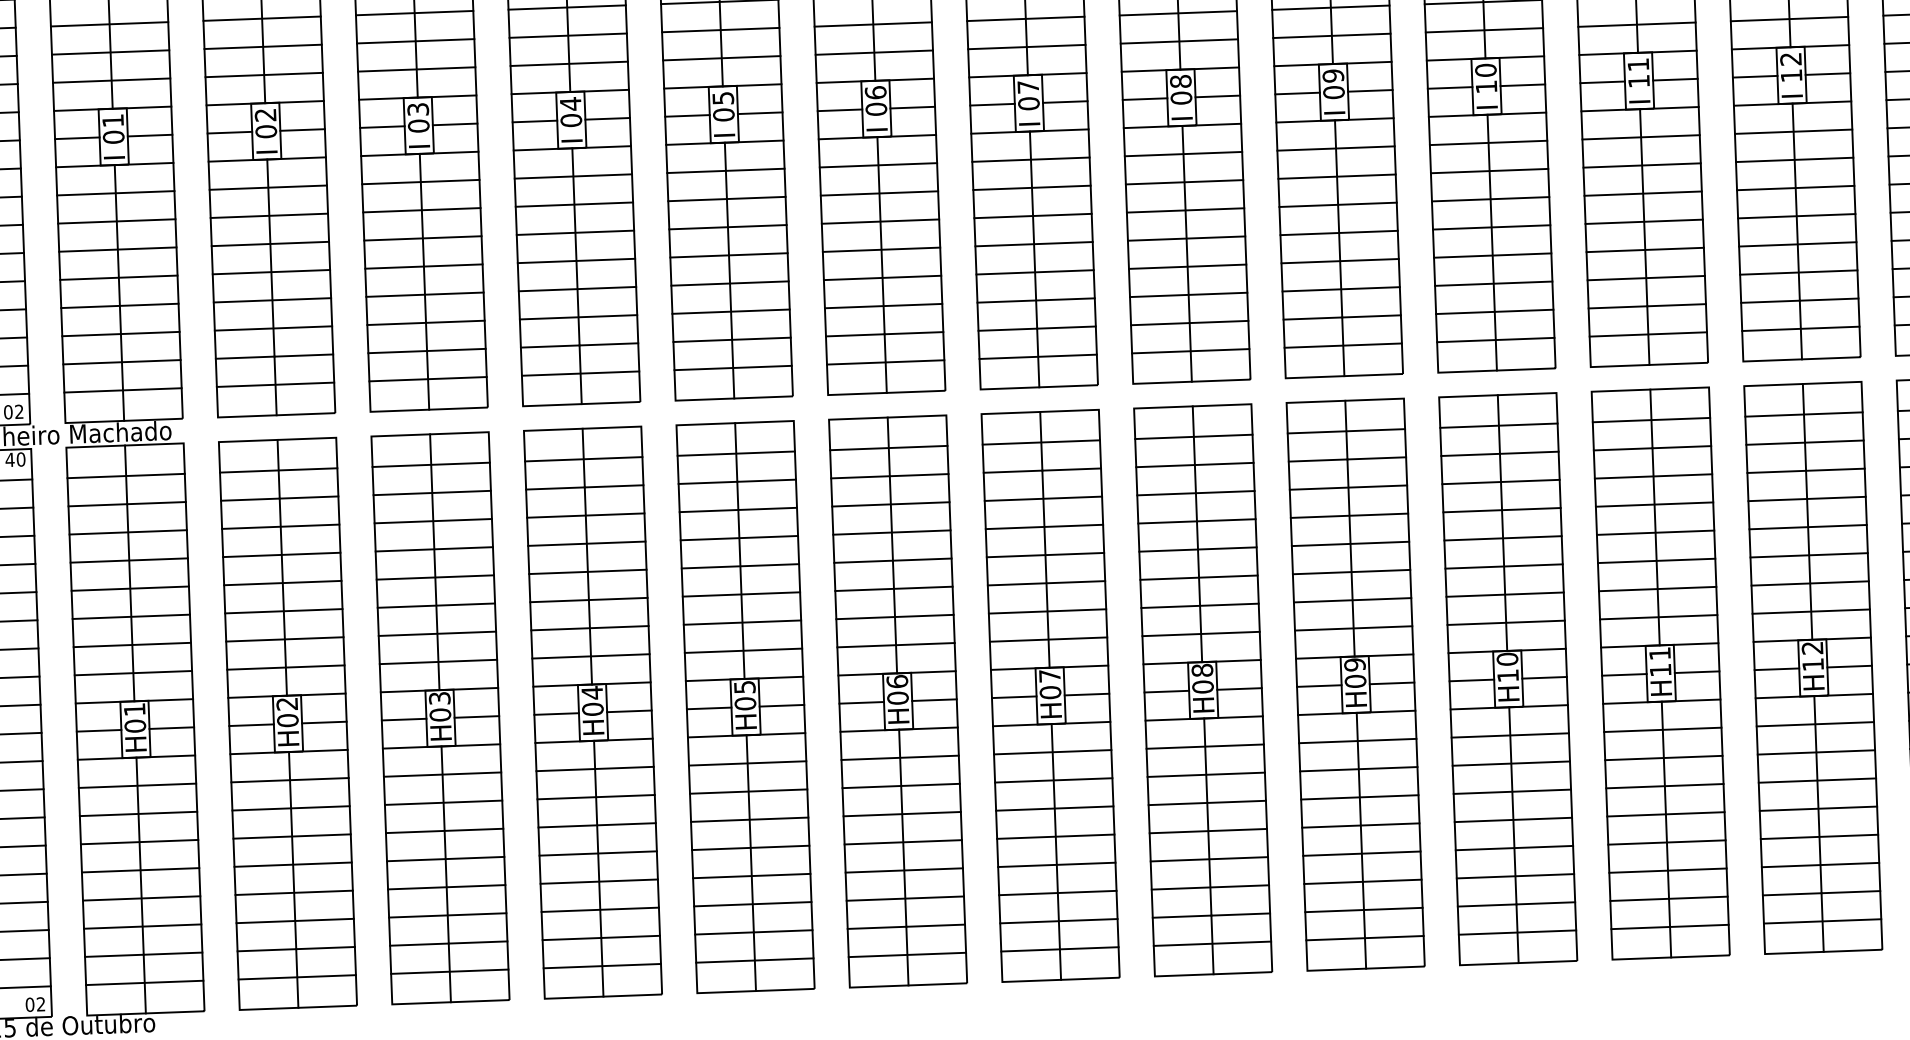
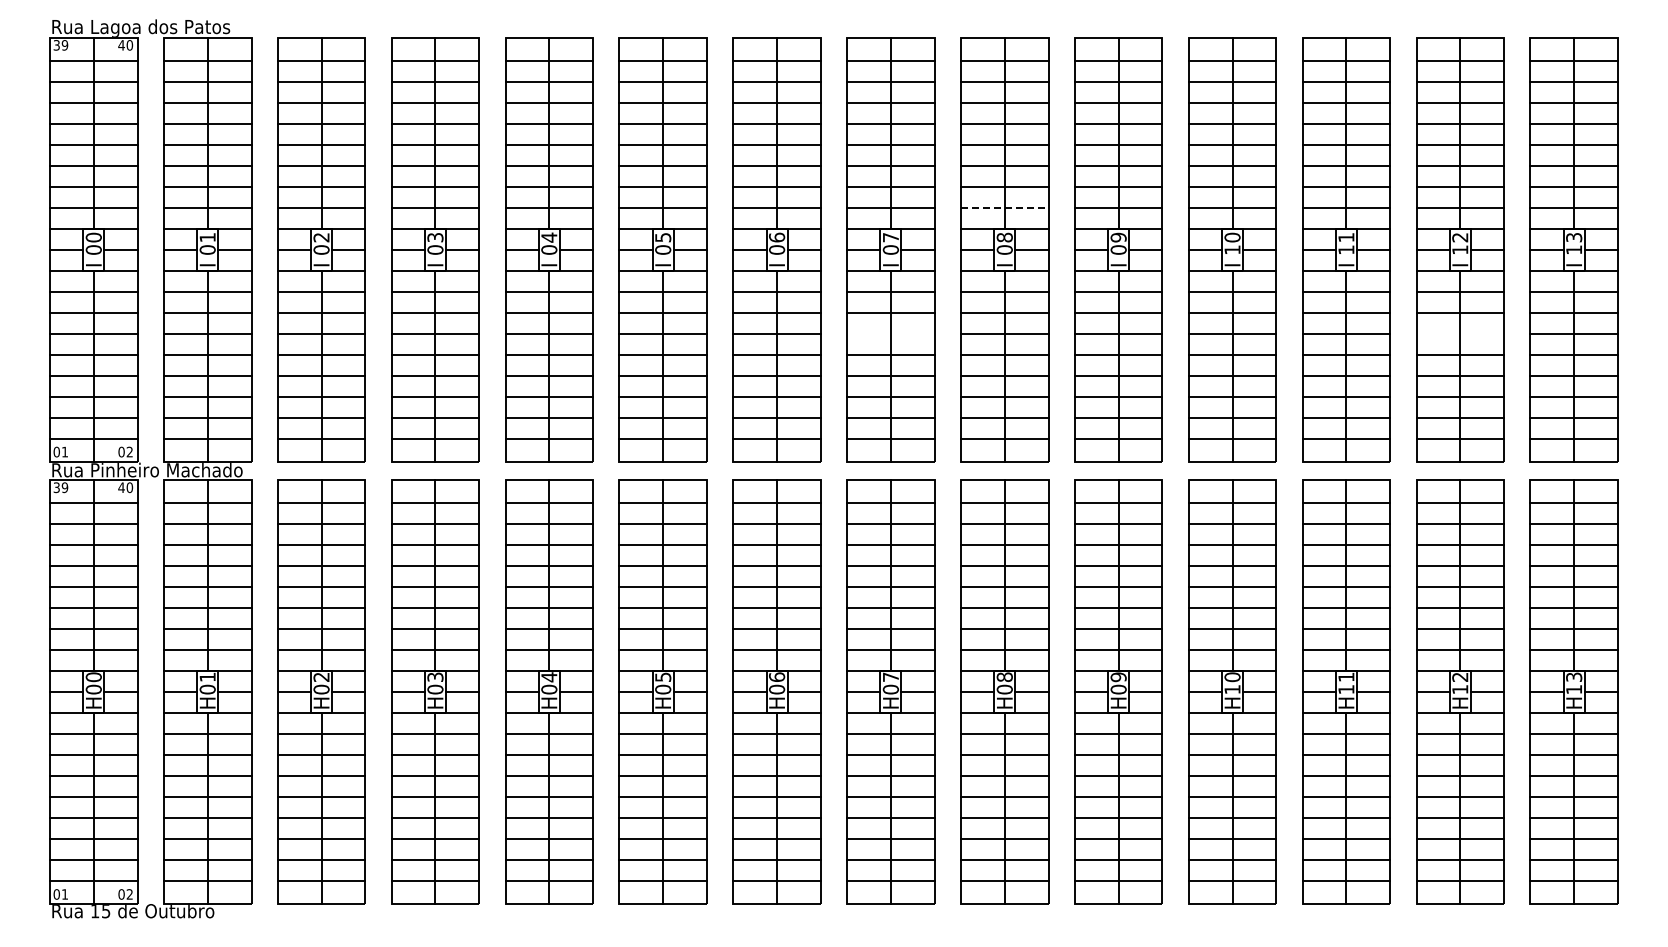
line: (1178, 41) -> (1004, 207), solid -> dashed
line: (1795, 187) -> (1460, 333), removed
line: (1032, 215) -> (890, 333), removed

